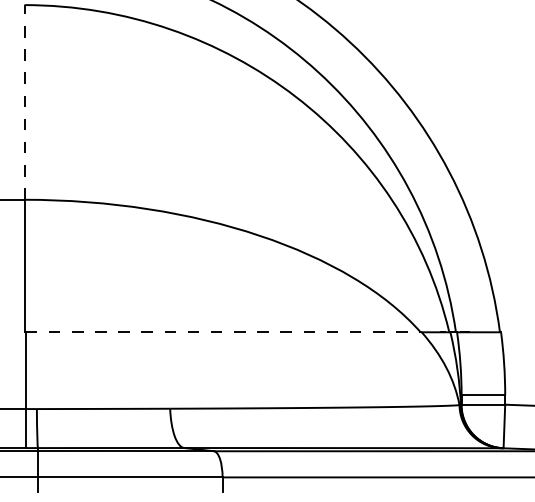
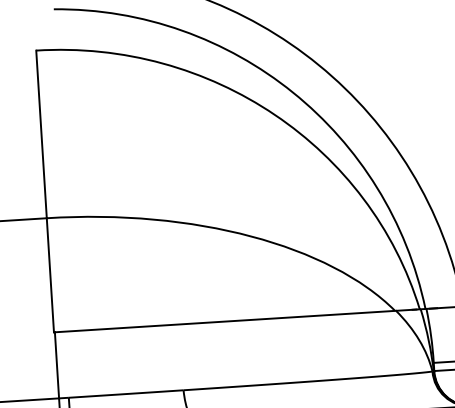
line: (24, 101) -> (41, 133), dashed -> solid
line: (224, 332) -> (226, 321), dashed -> solid

